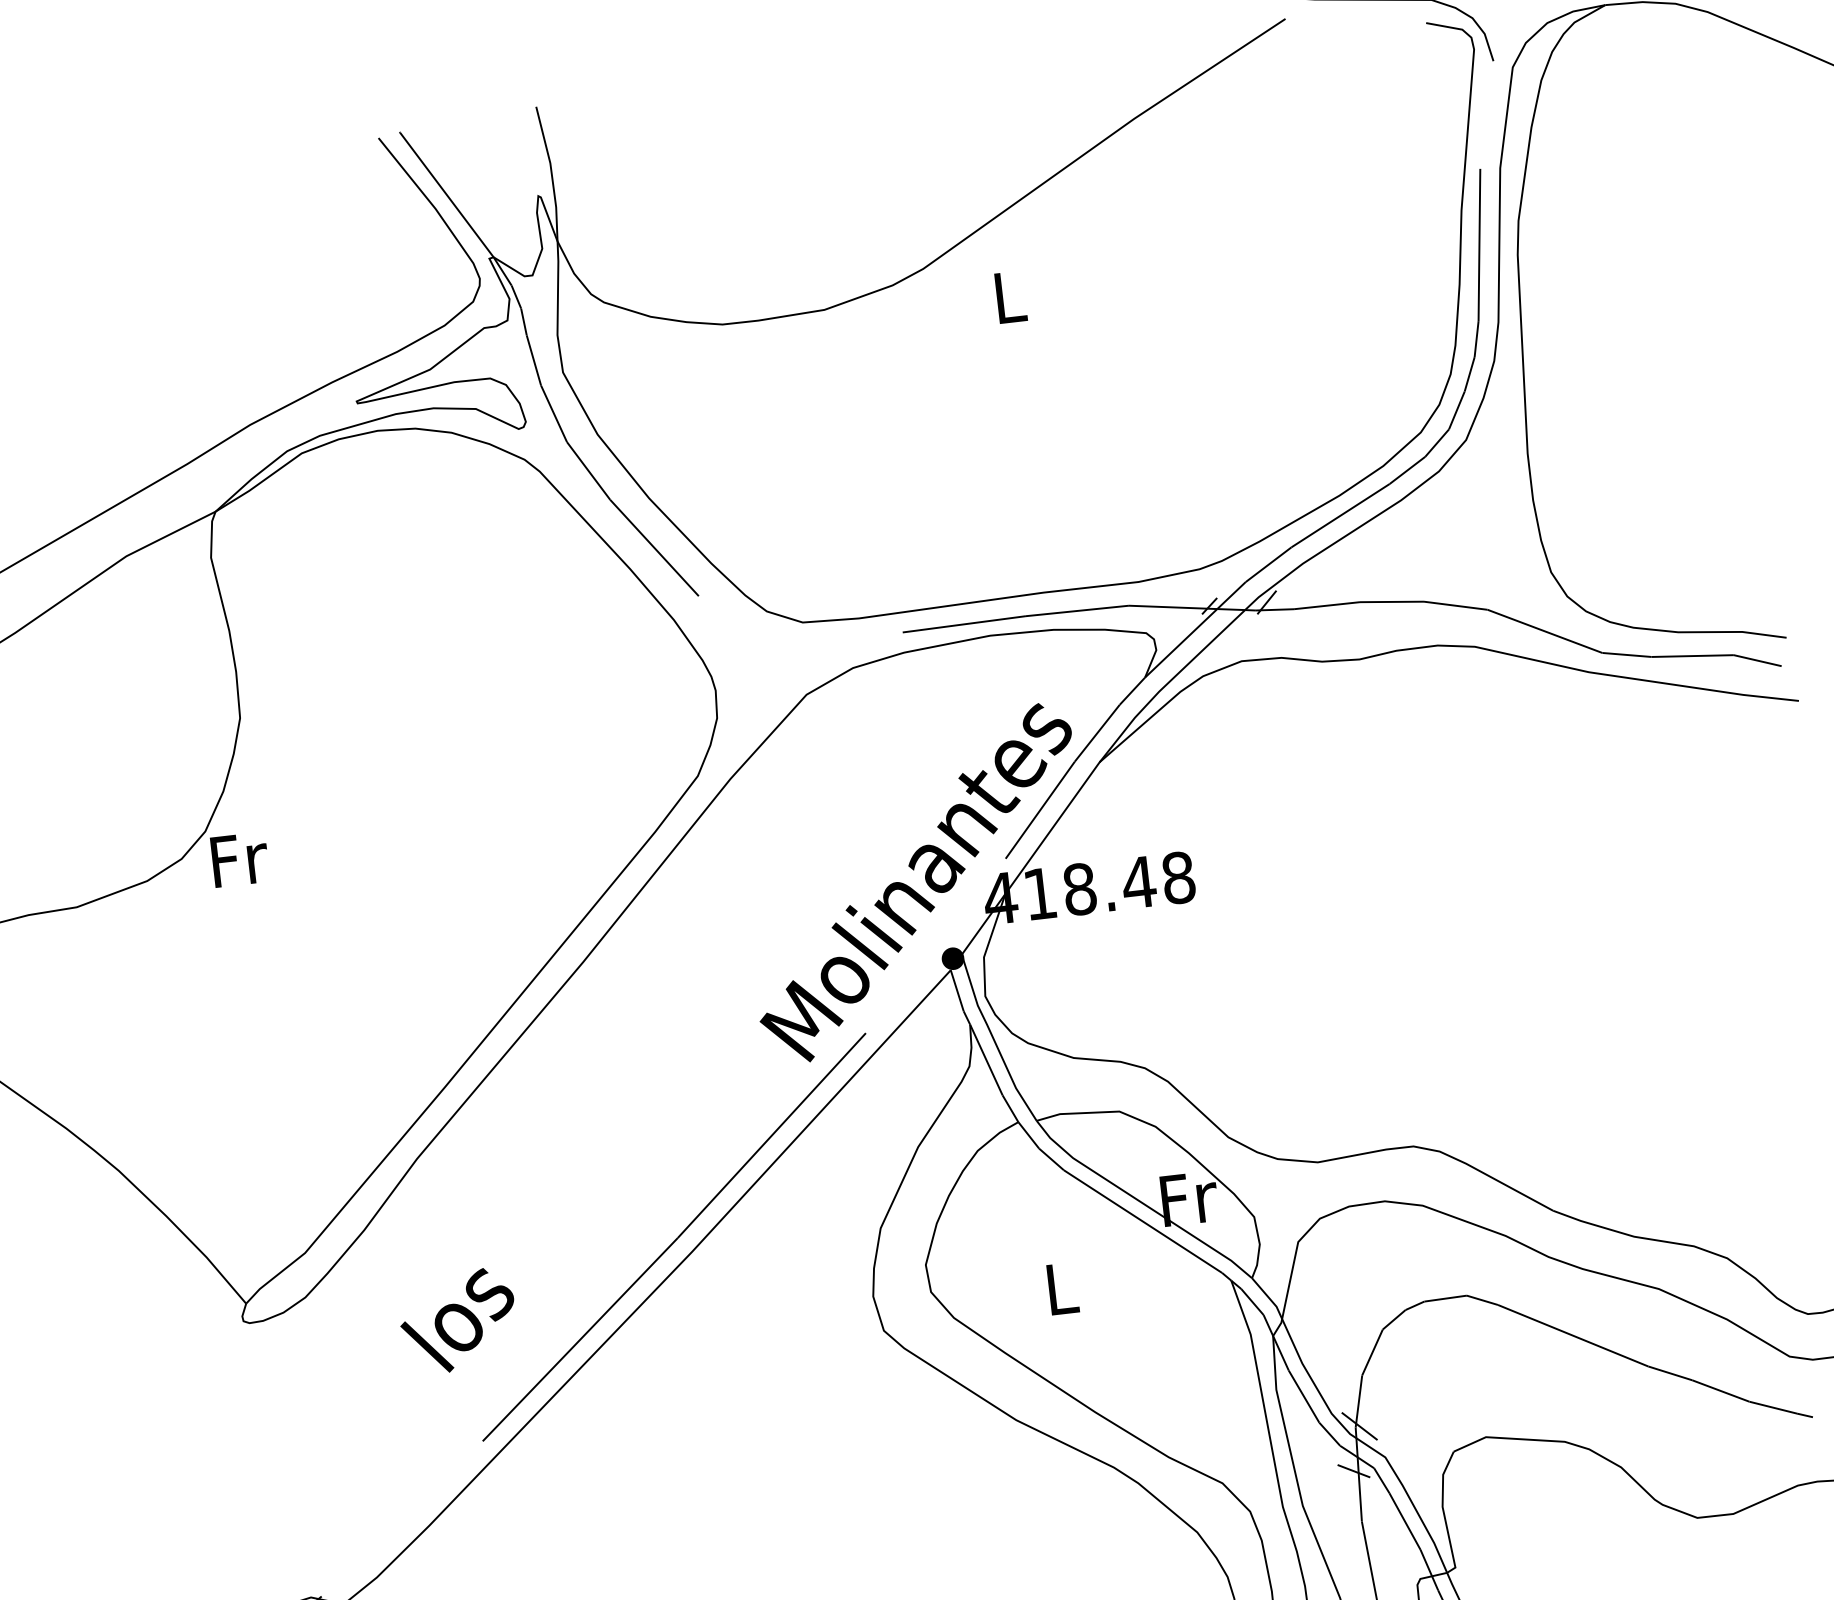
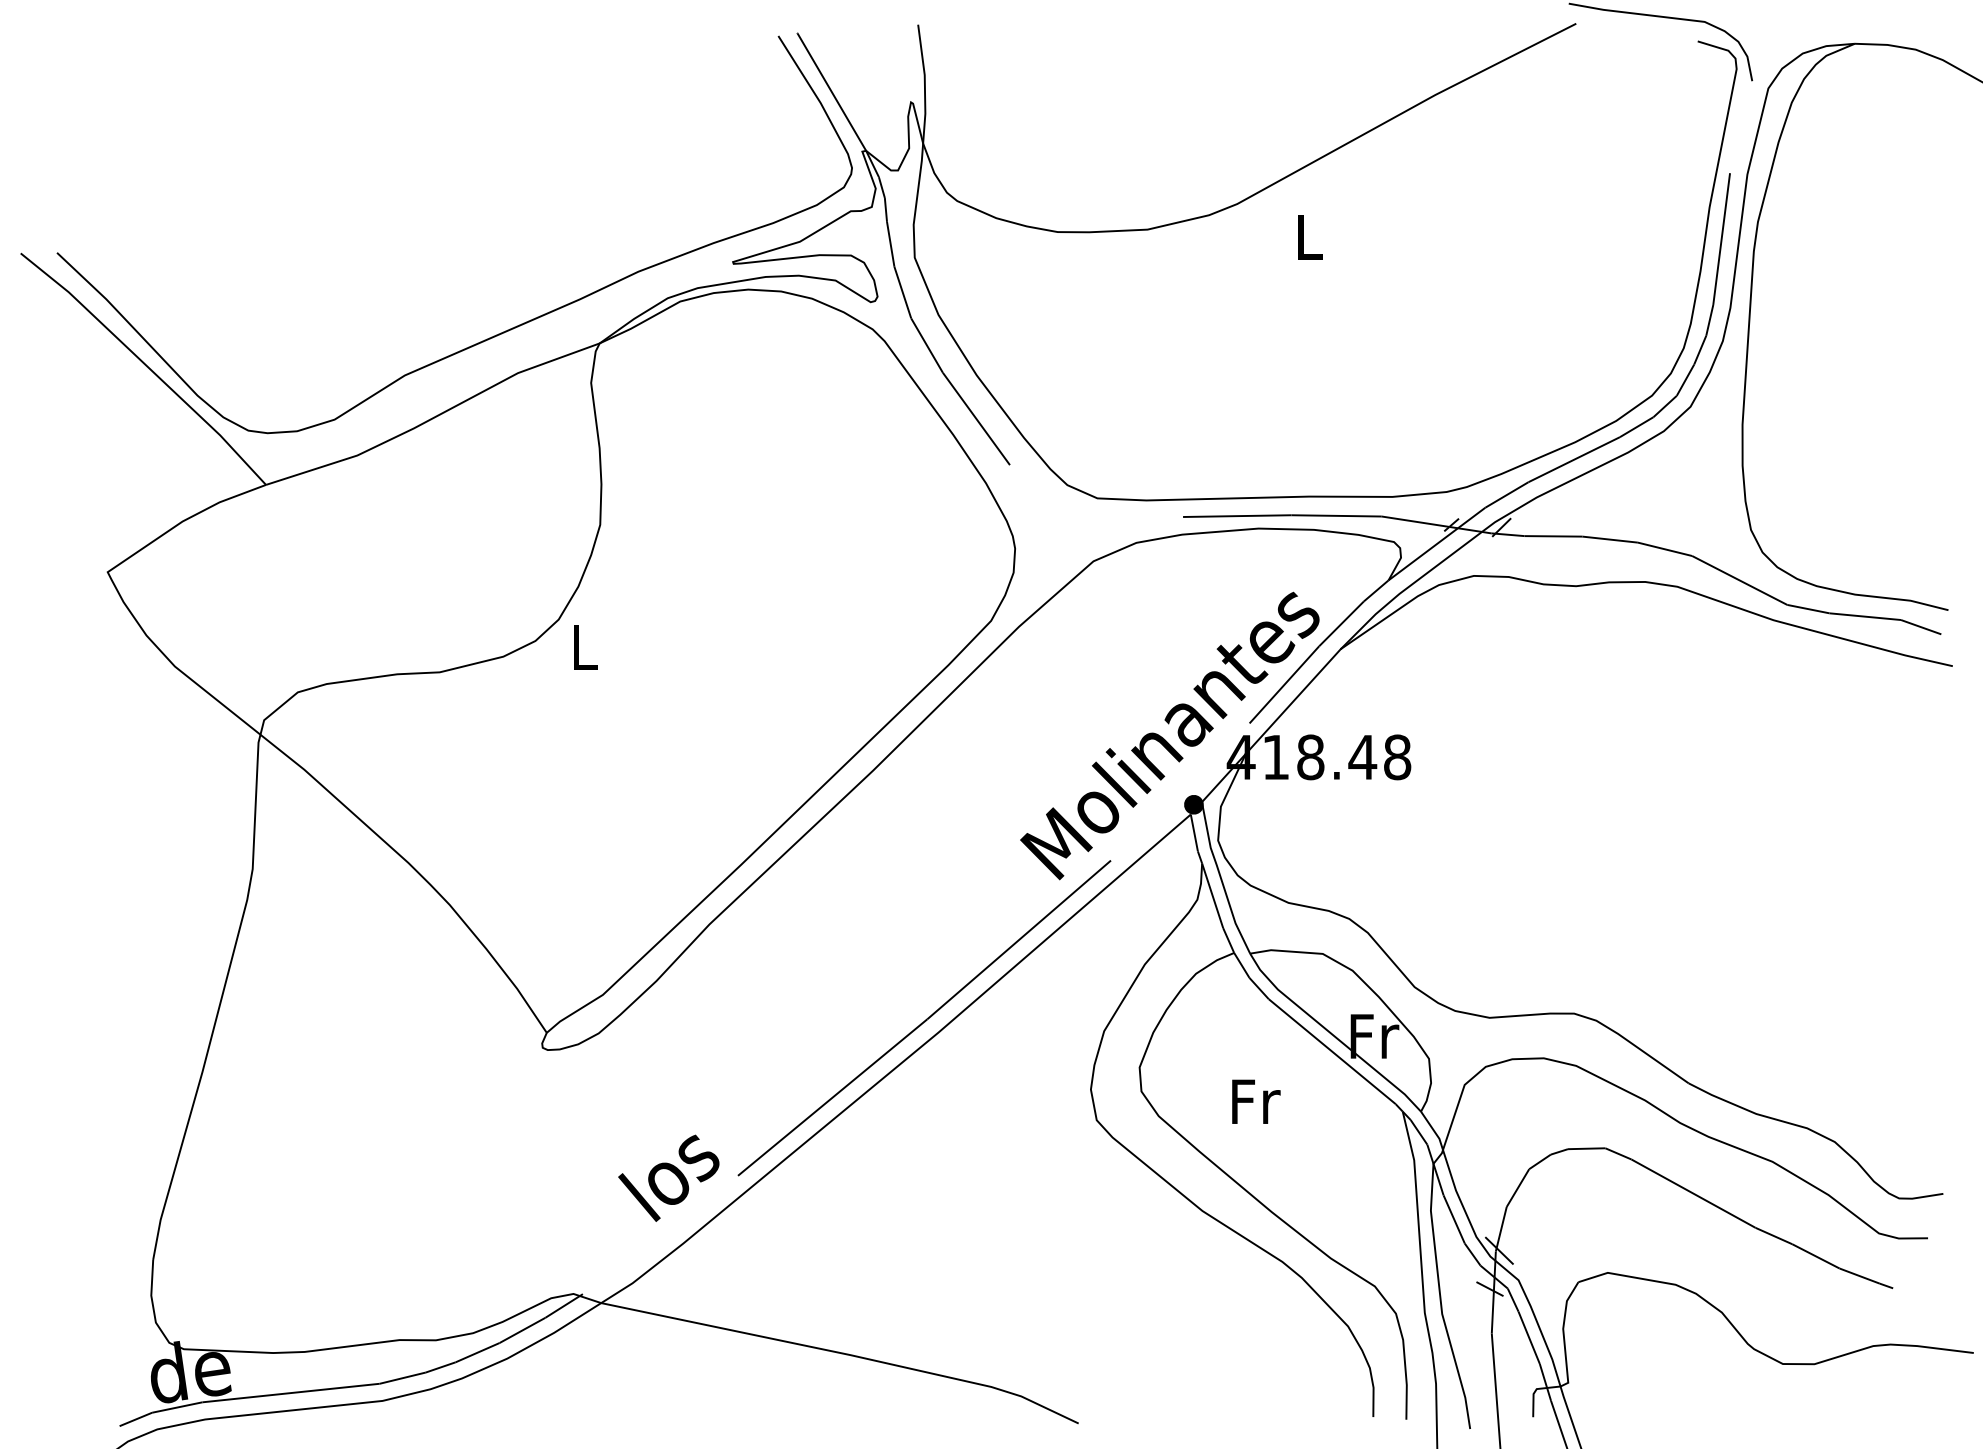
text: (240, 859) -> (586, 647), Fr -> L
text: (1063, 1288) -> (1256, 1101), L -> Fr
text: (457, 1320) -> (668, 1177), moved

